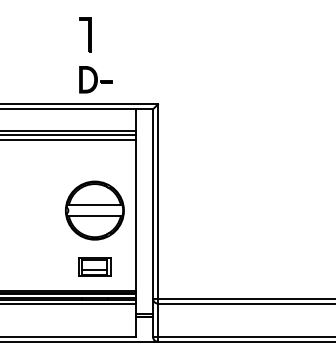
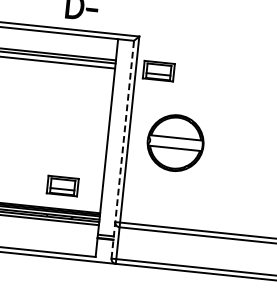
part: (181, 137) -> (158, 70), added
part: (94, 210) -> (175, 142), moved
line: (153, 223) -> (123, 150), solid -> dashed

